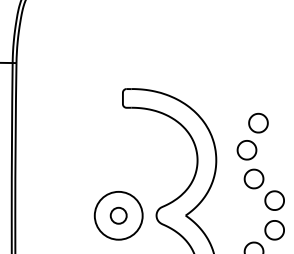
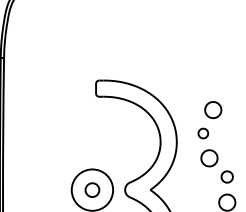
part: (246, 150) -> (202, 133), size x0.6
part: (274, 200) -> (227, 176), size x0.7

